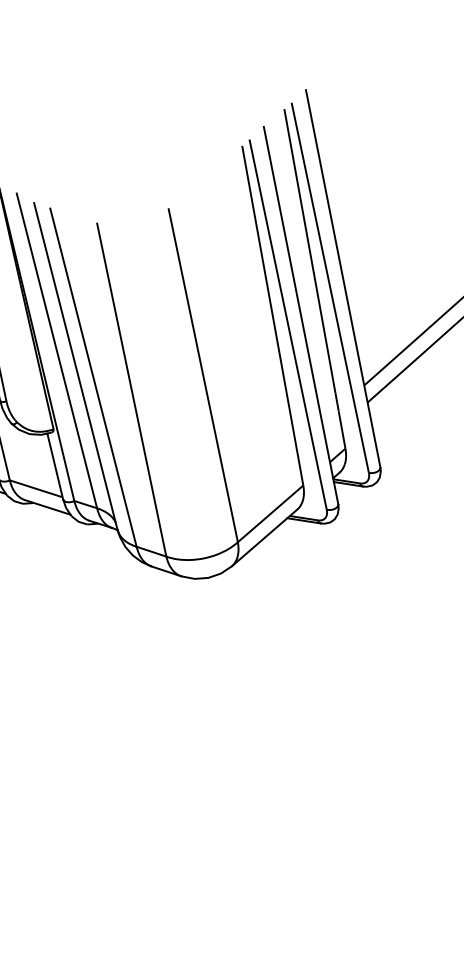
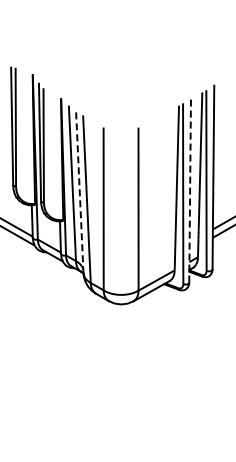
line: (301, 315) -> (190, 190), solid -> dashed
line: (75, 366) -> (79, 192), solid -> dashed

